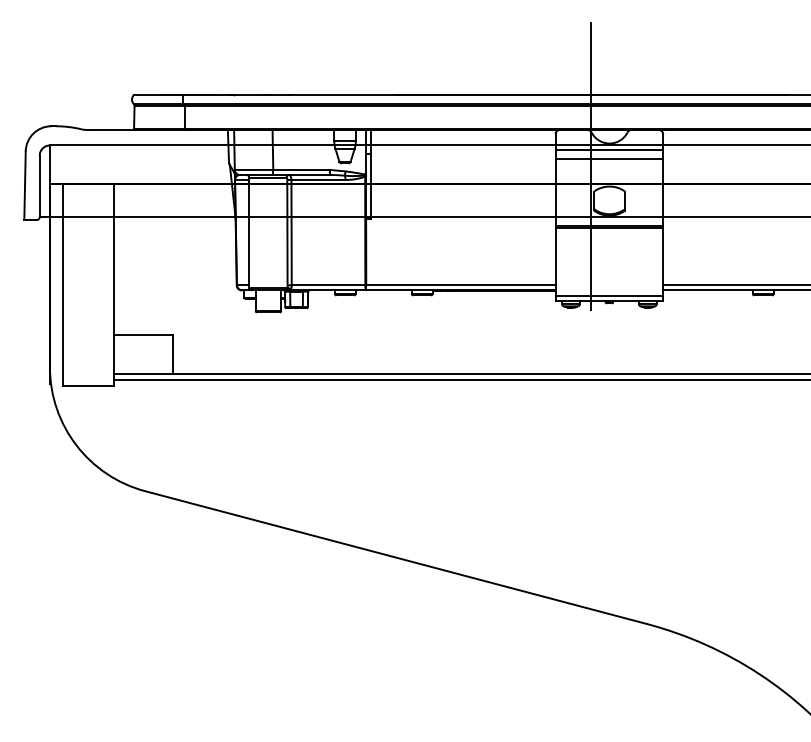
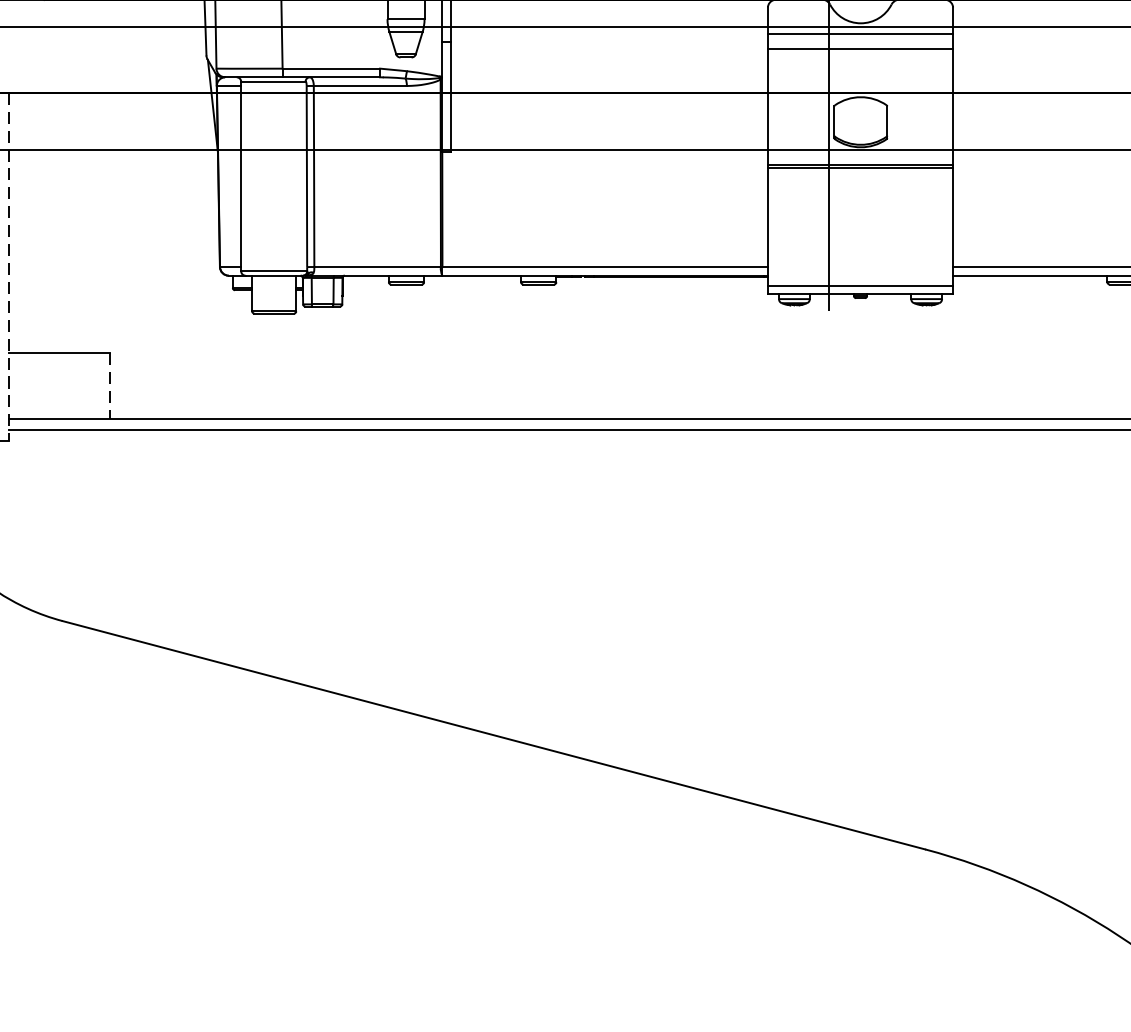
line: (114, 285) -> (9, 267), solid -> dashed
line: (173, 354) -> (111, 385), solid -> dashed

